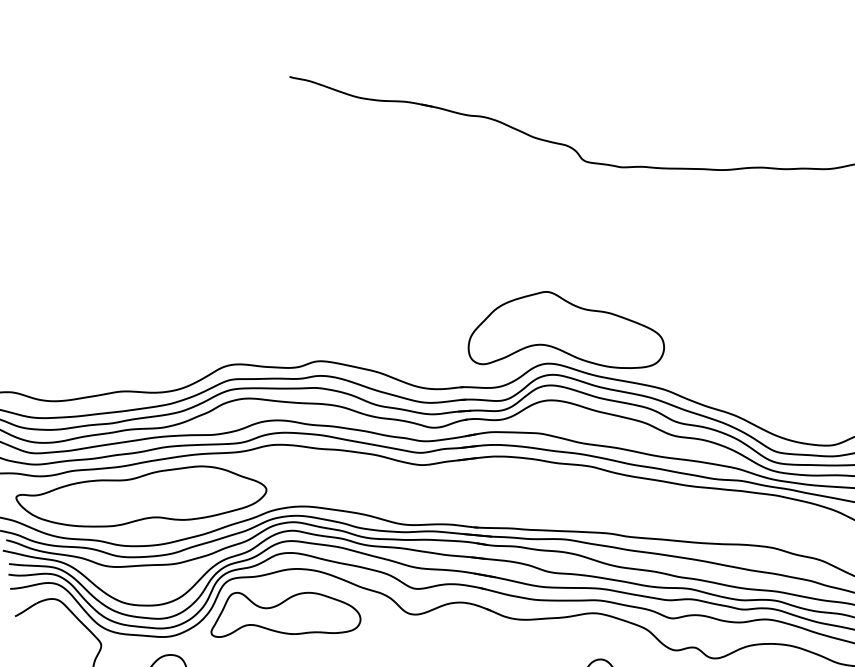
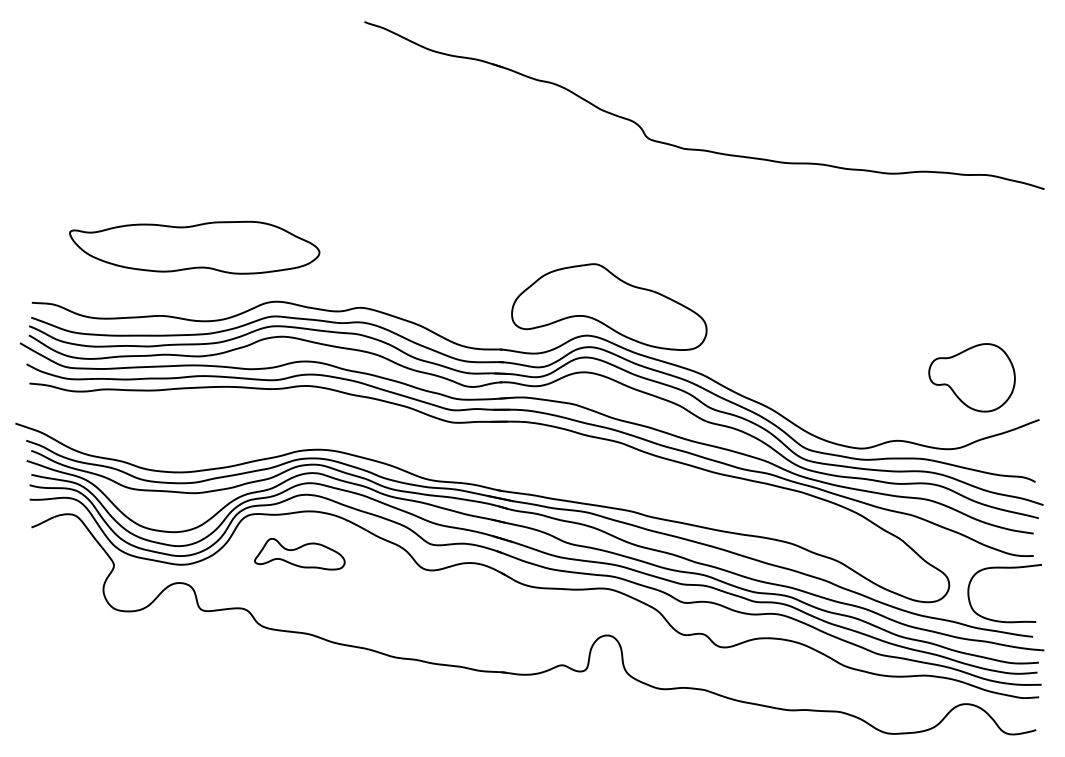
part: (141, 498) -> (194, 247), moved
part: (284, 612) -> (299, 553), size x0.6

